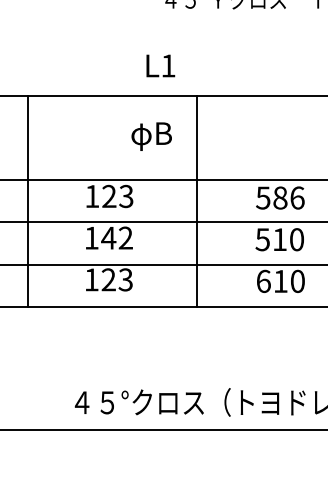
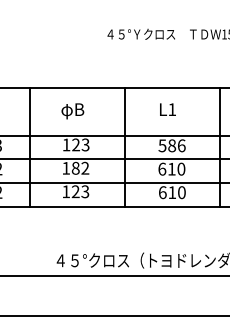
text: (159, 65) -> (167, 109), moved
text: (151, 136) -> (72, 111), moved
text: (108, 236) -> (75, 167), 142 -> 182
text: (263, 238) -> (162, 168), 510 -> 610

